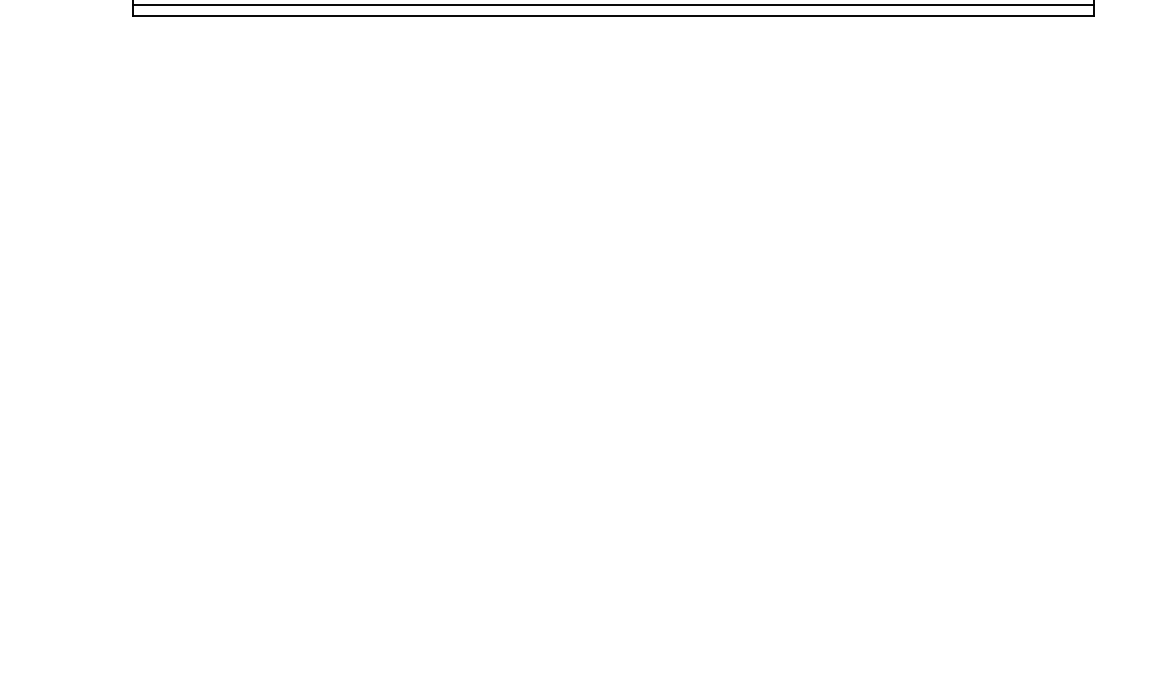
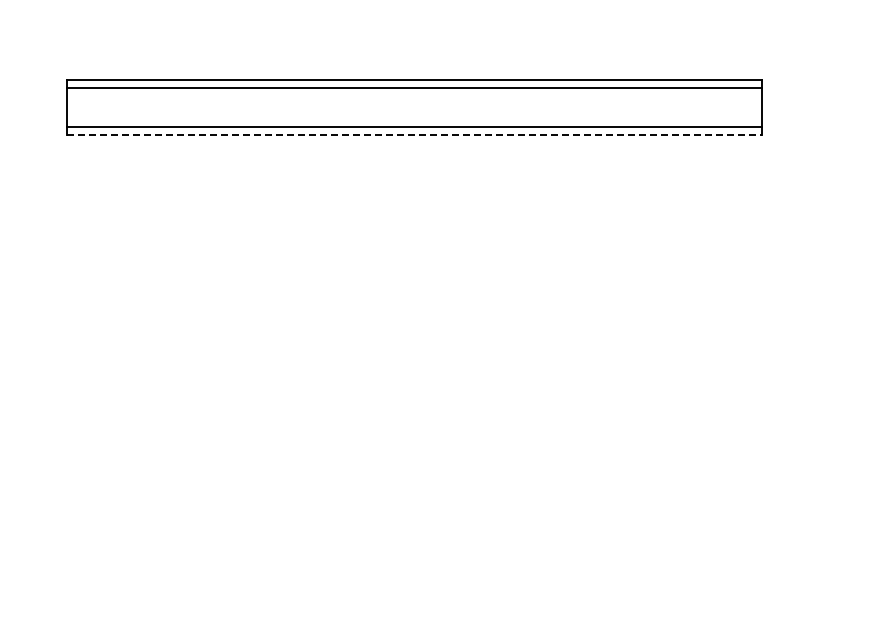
line: (614, 16) -> (414, 135), solid -> dashed

